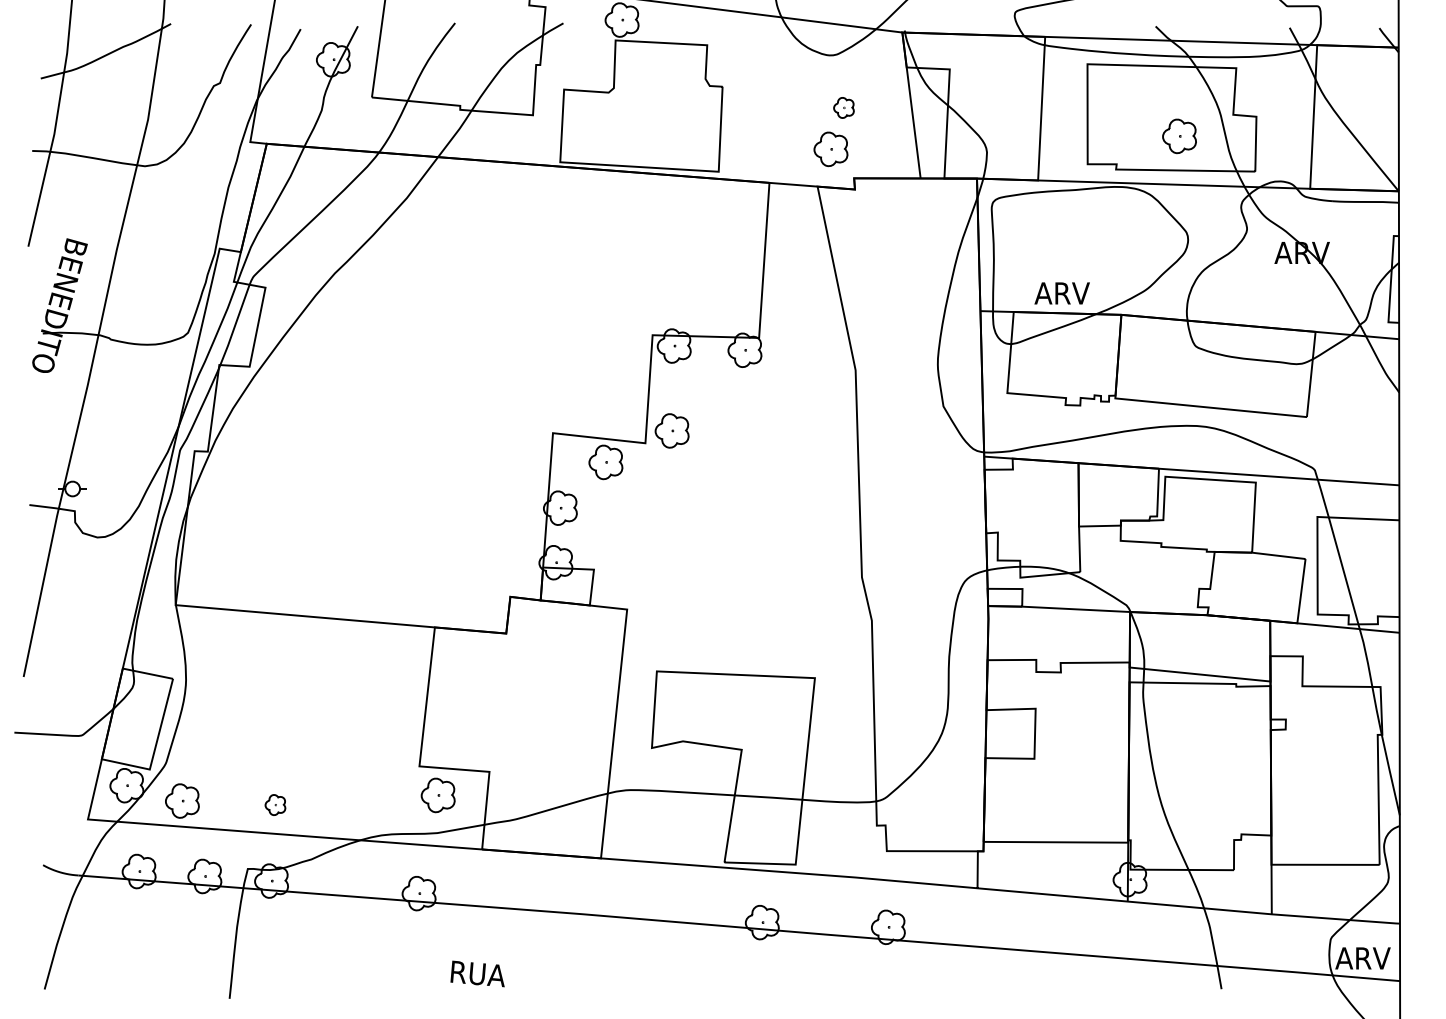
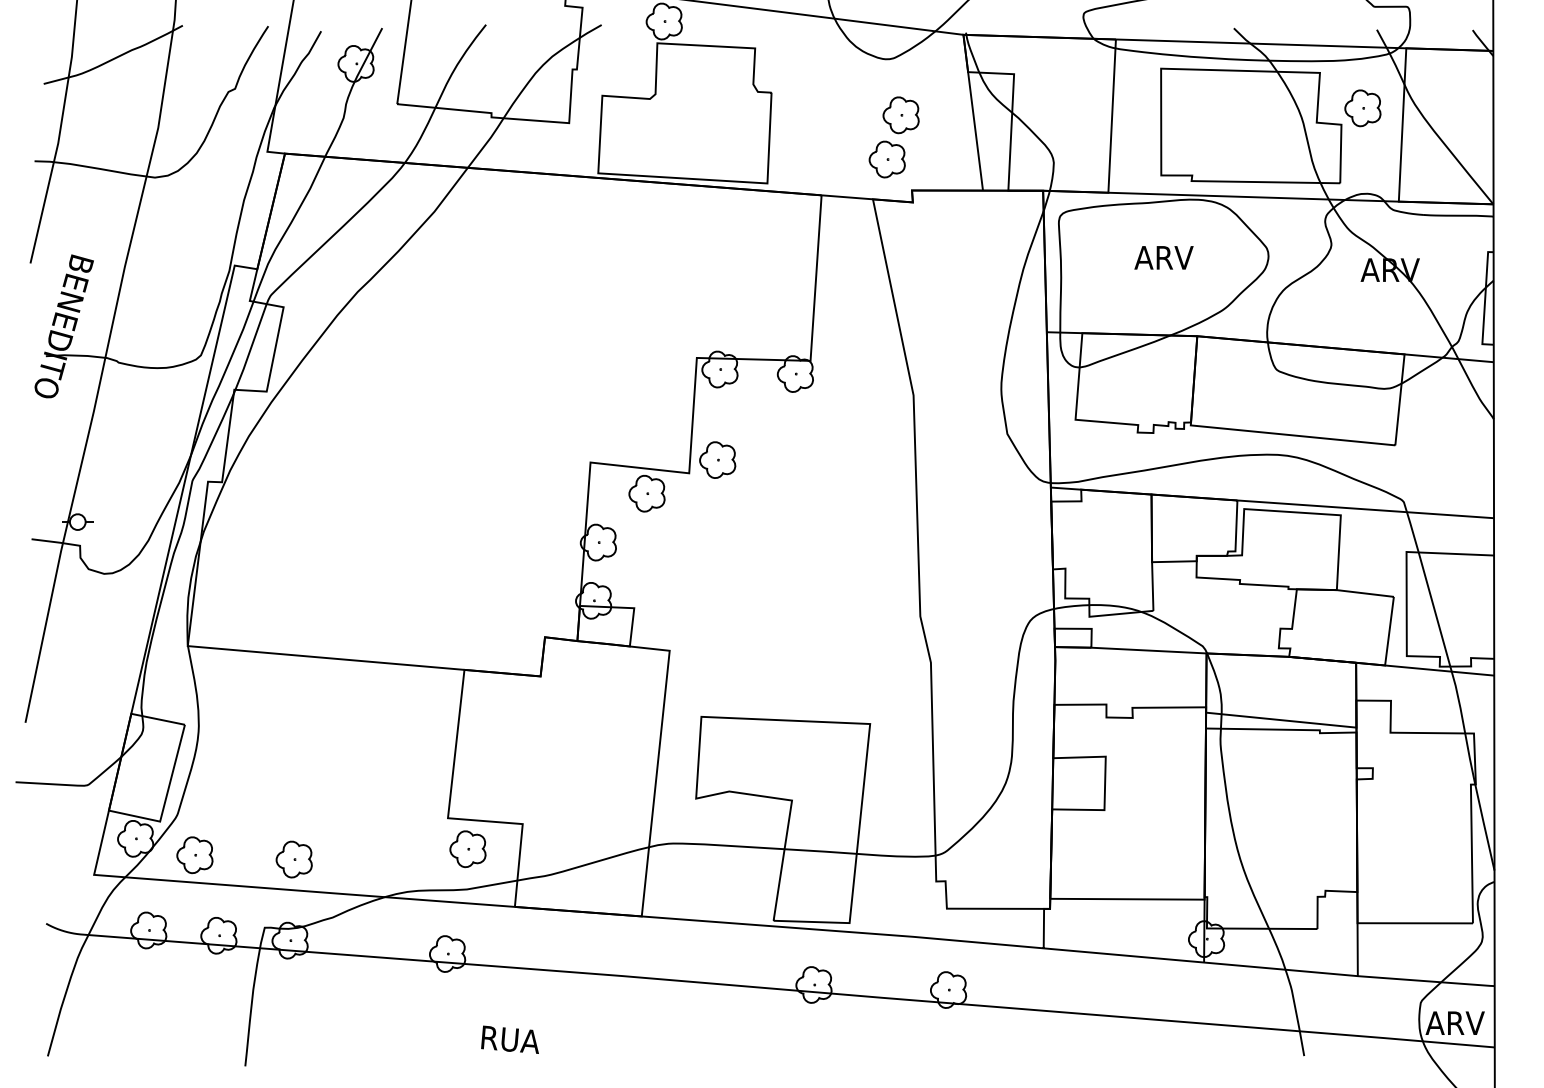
part: (843, 107) -> (900, 114), size x1.67
part: (1179, 136) -> (1362, 108), moved
text: (1061, 293) -> (1163, 257), moved
part: (275, 804) -> (294, 858), size x1.67

